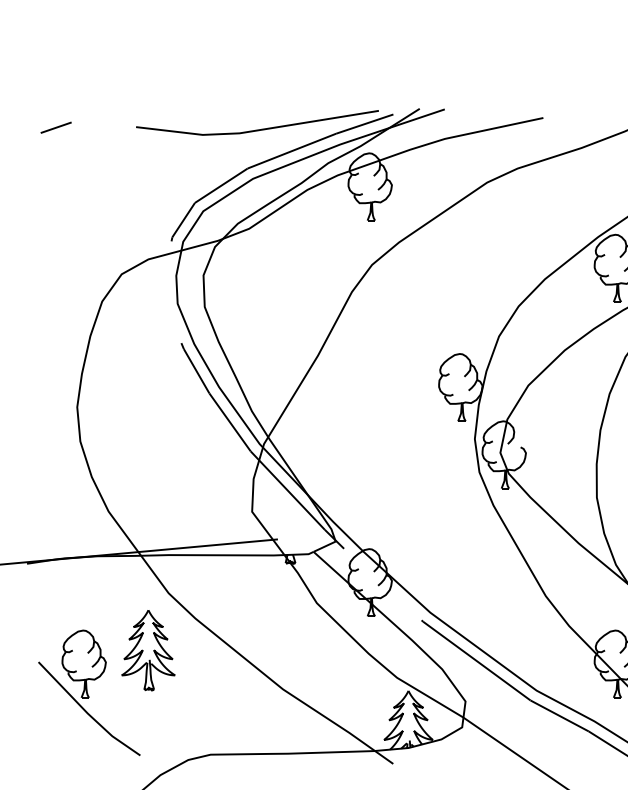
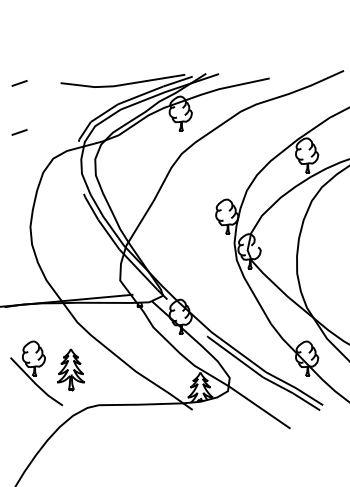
line: (55, 223) -> (19, 132), added
part: (147, 650) -> (70, 369), moved

